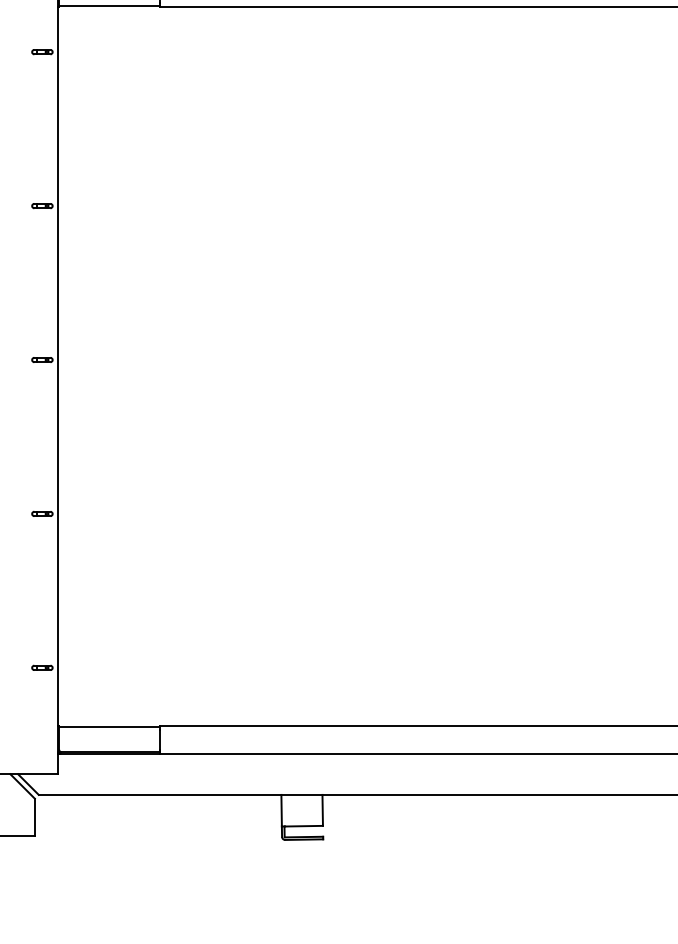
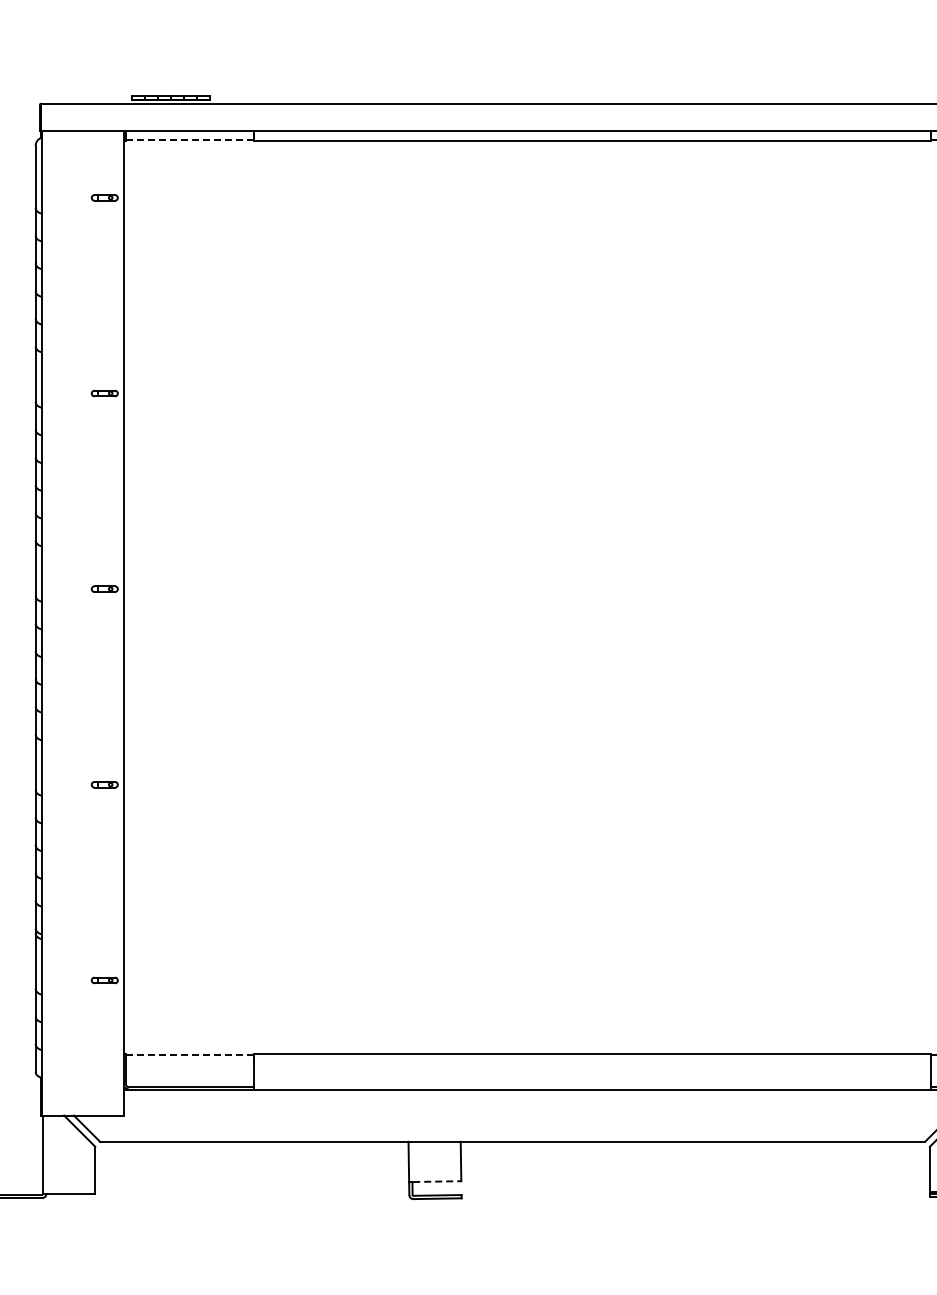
line: (109, 6) -> (189, 139), solid -> dashed
line: (109, 726) -> (189, 1055), solid -> dashed
line: (304, 826) -> (437, 1181), solid -> dashed

